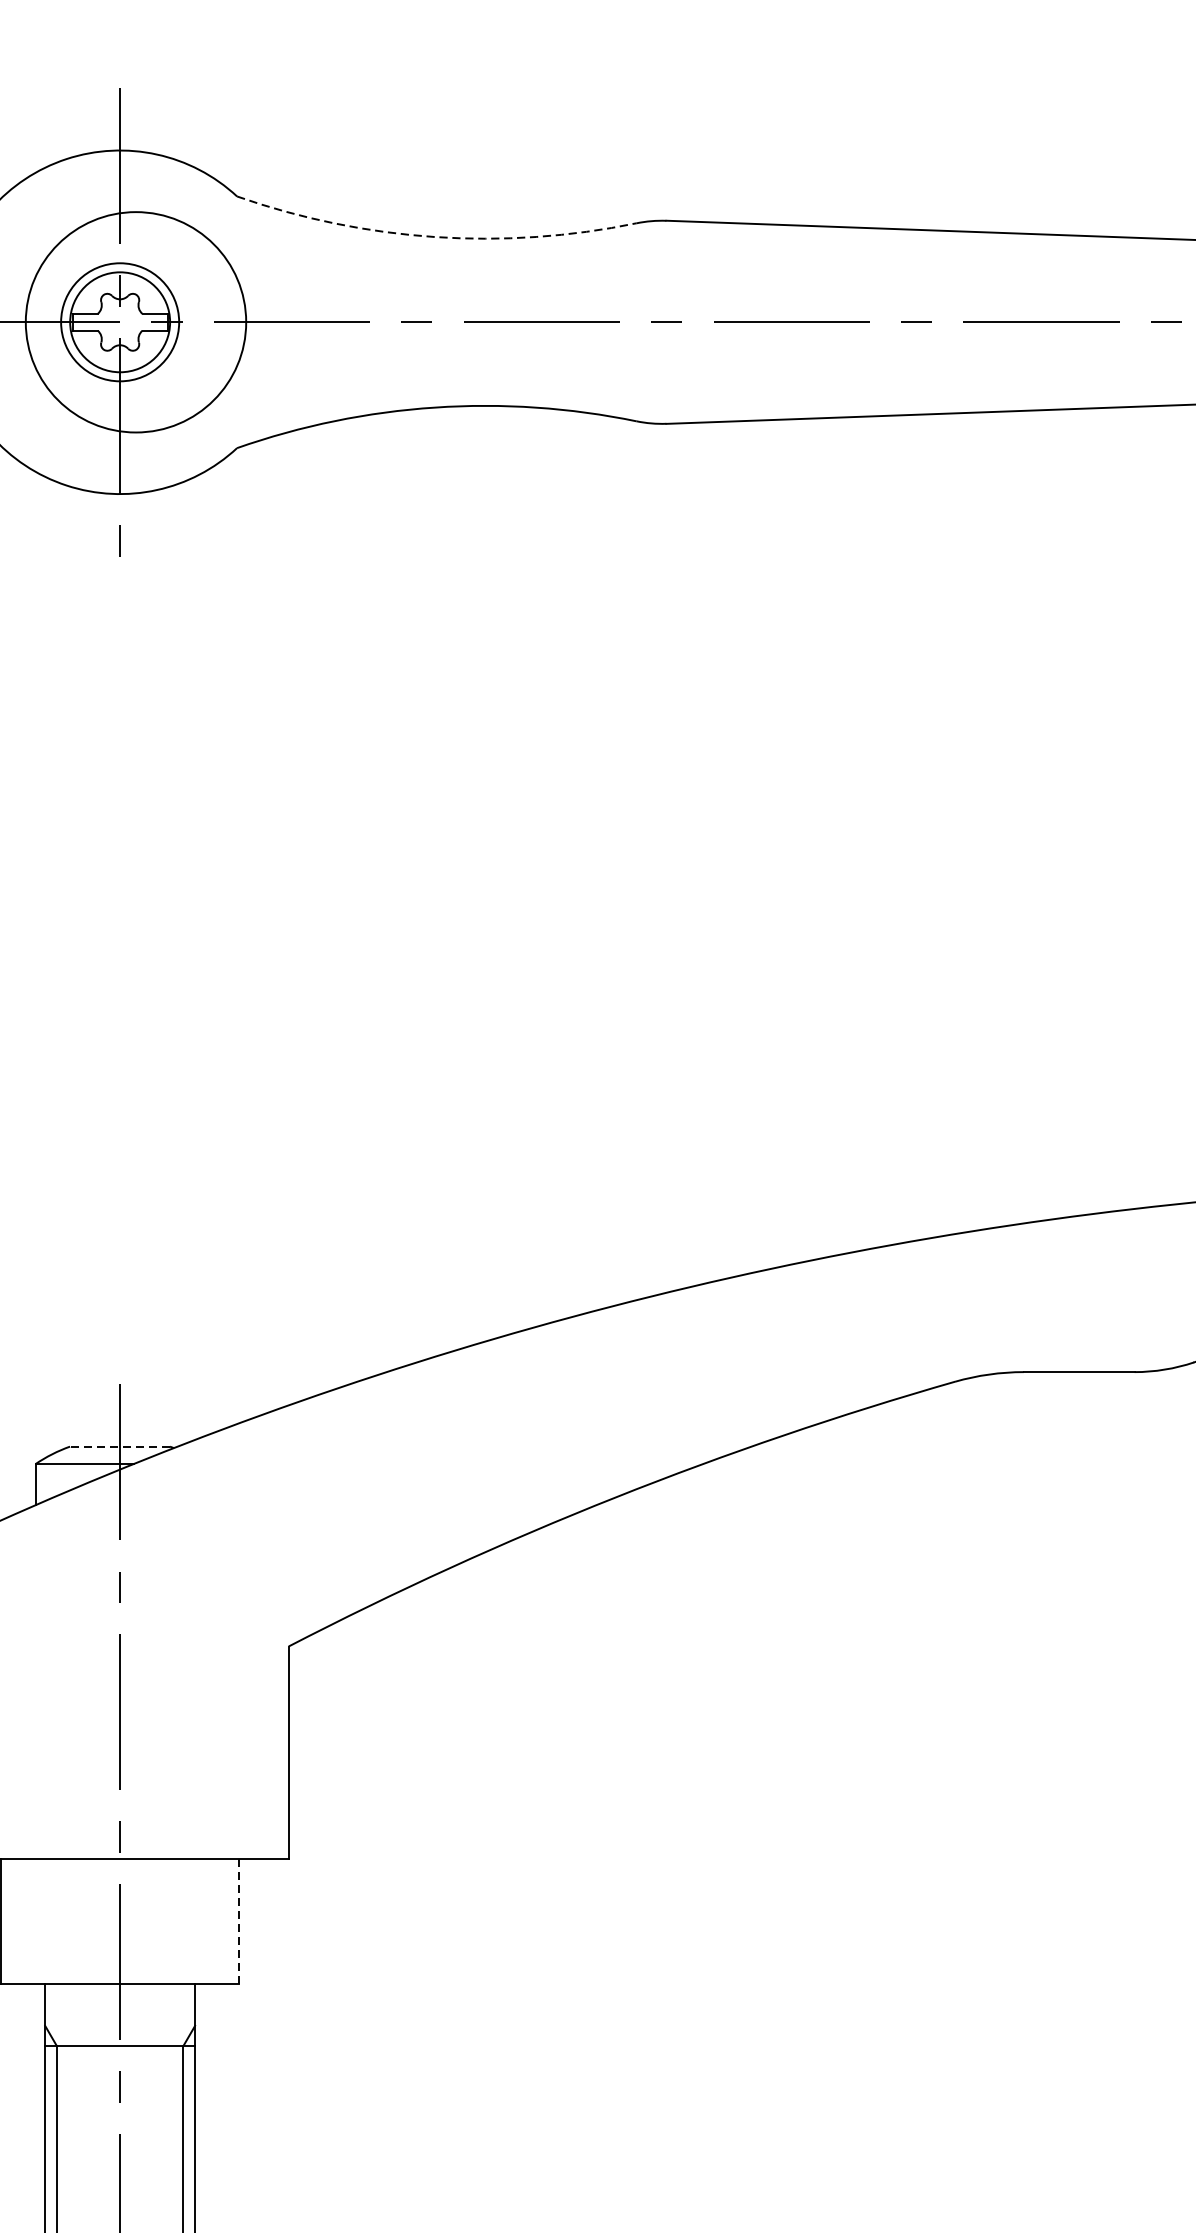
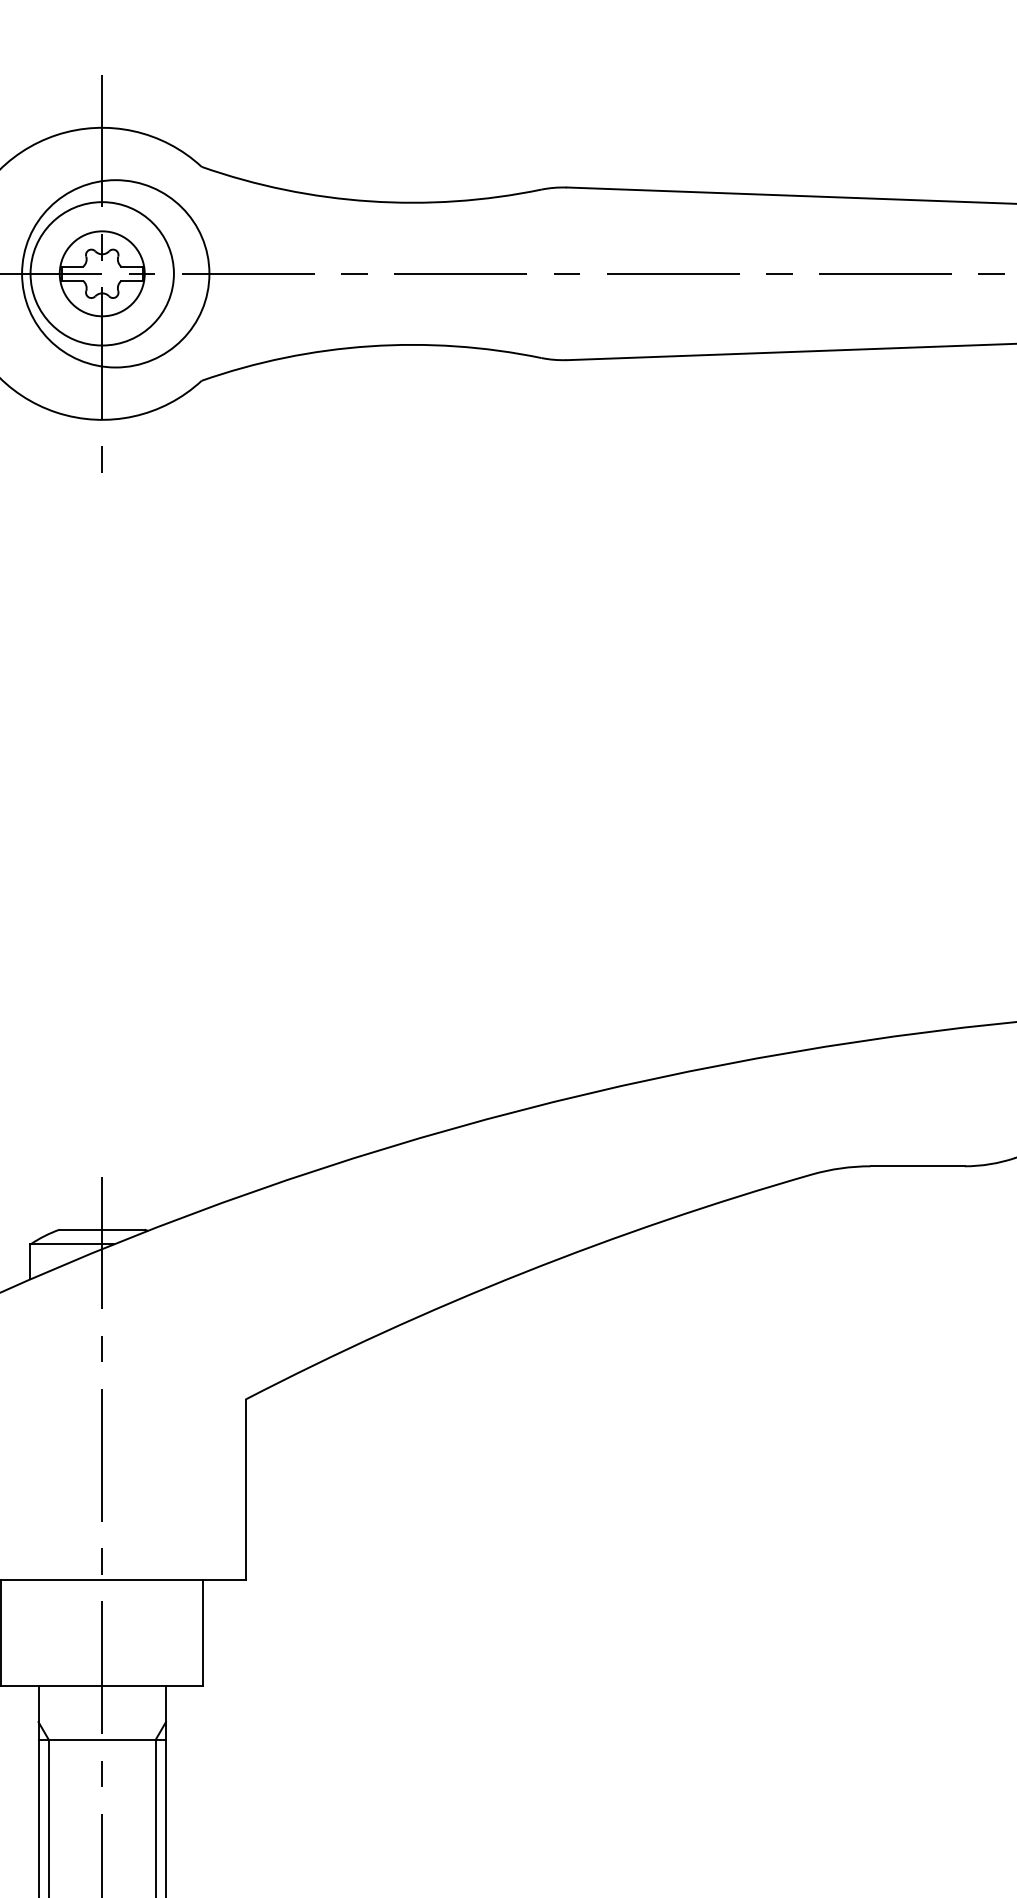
arc: (434, 237) -> (369, 201), dashed -> solid
circle: (119, 321) -> (101, 273), size x1.43
line: (119, 1446) -> (101, 1229), dashed -> solid
line: (239, 1920) -> (203, 1632), dashed -> solid

